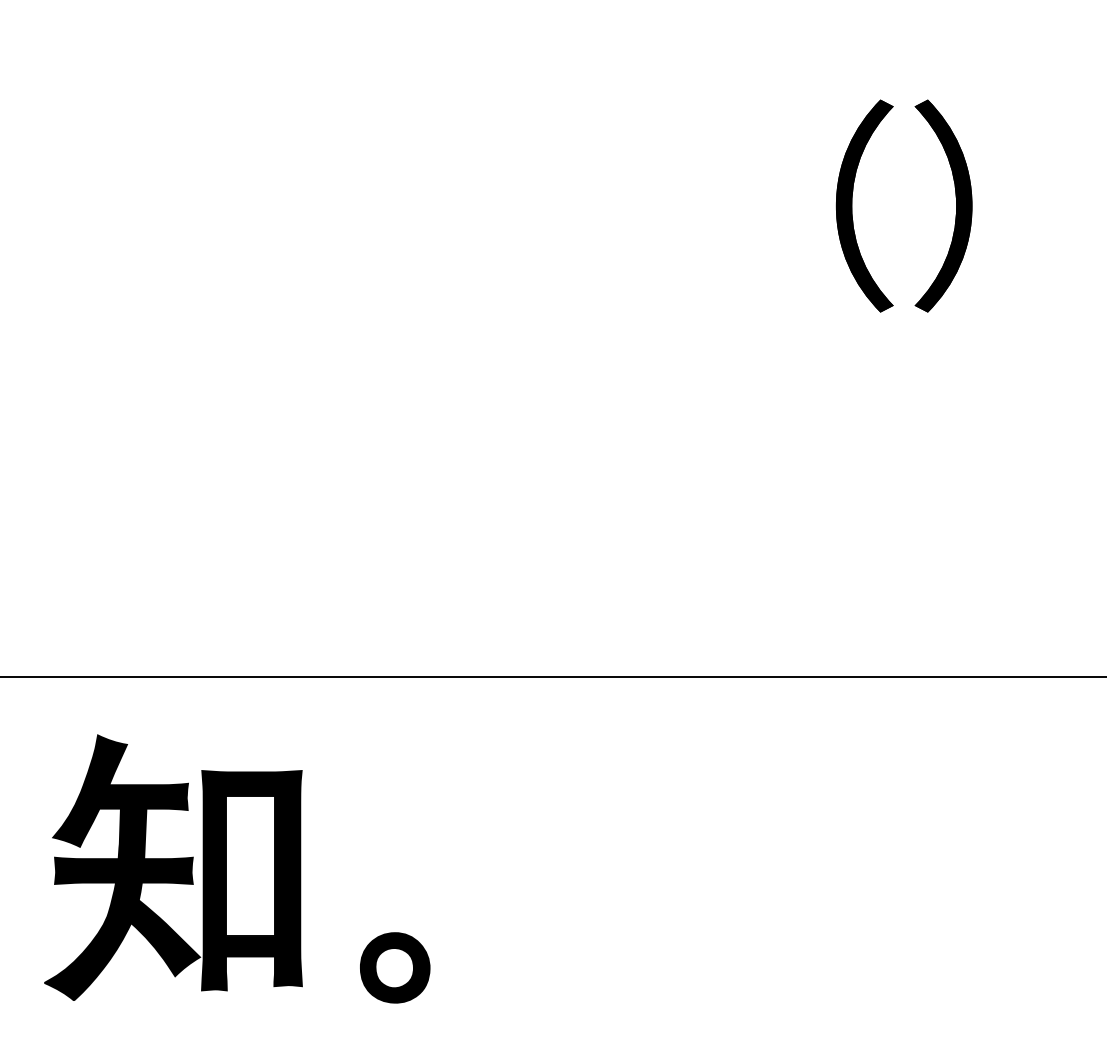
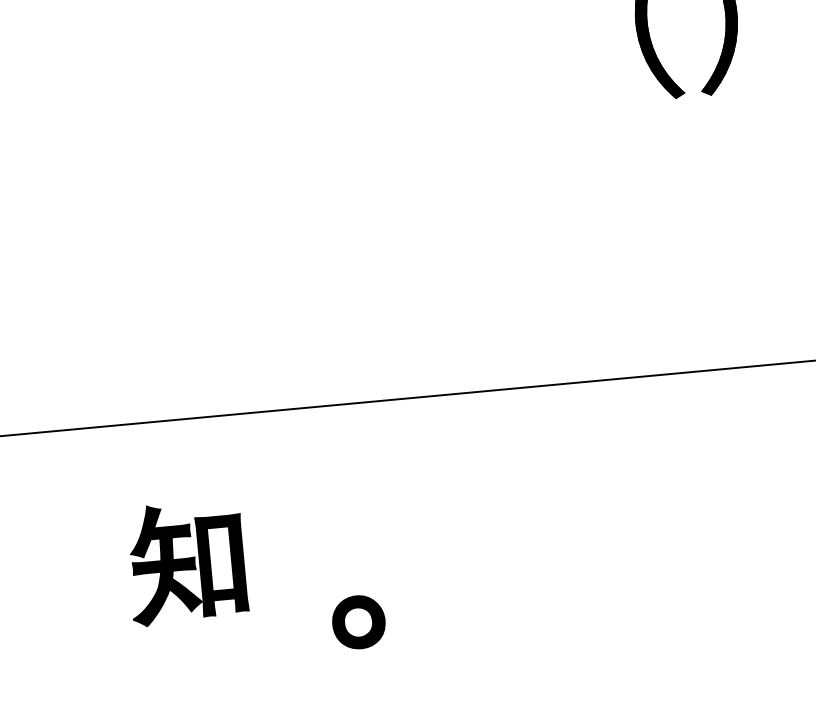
part: (173, 867) -> (186, 562), size x0.6

